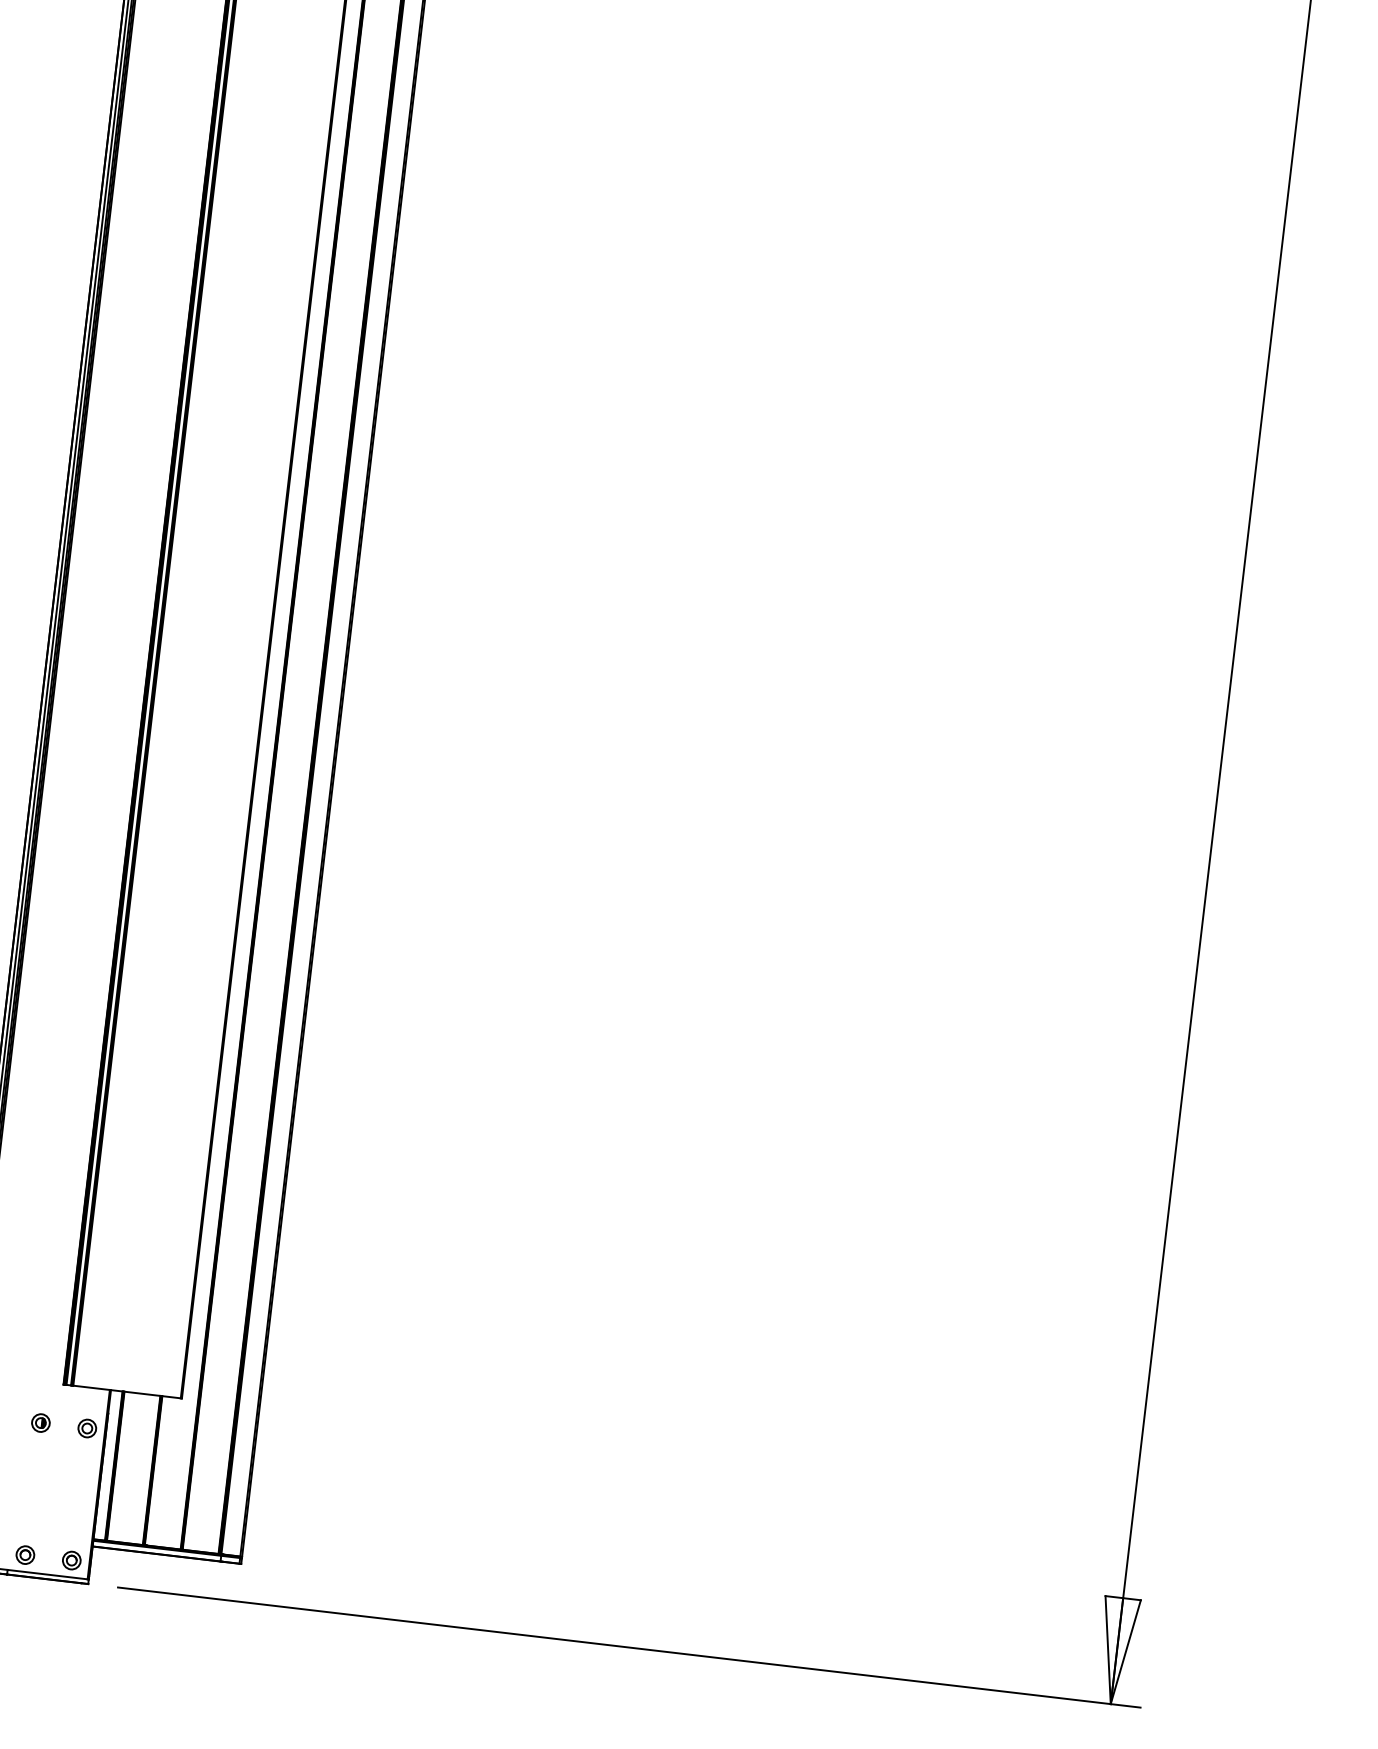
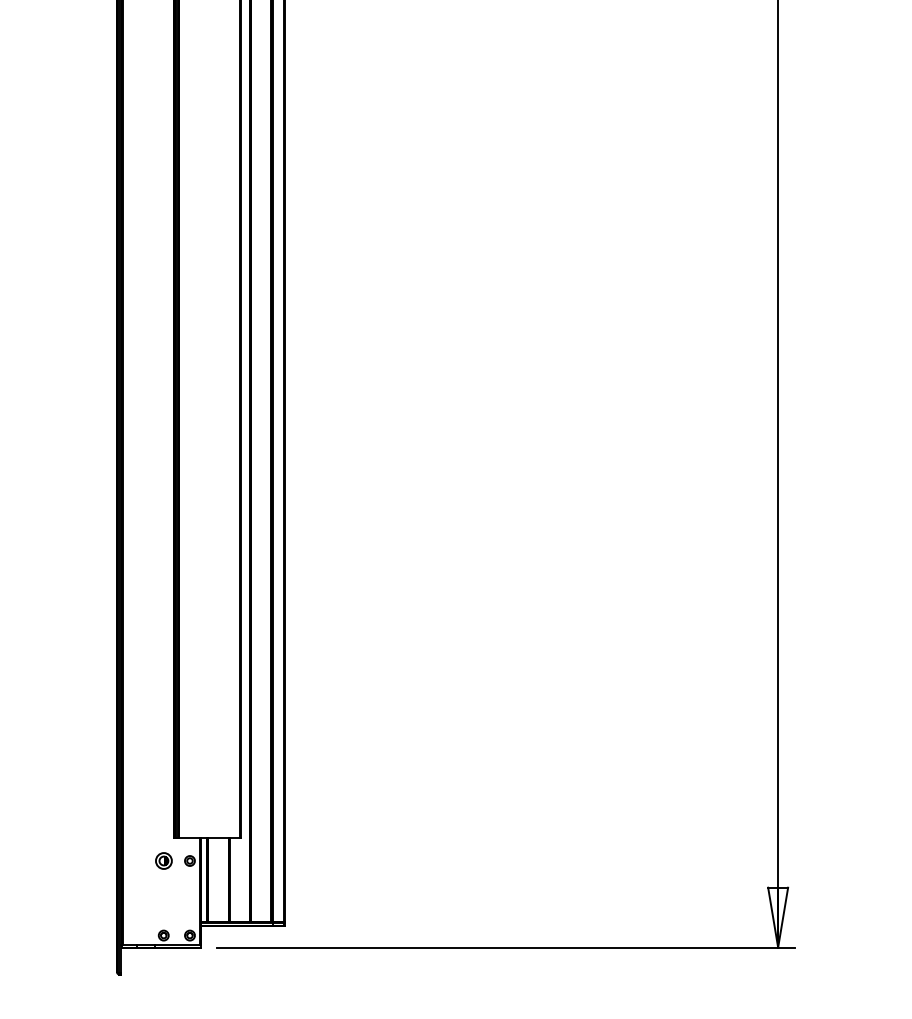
part: (40, 1422) -> (163, 860), size x1.6

